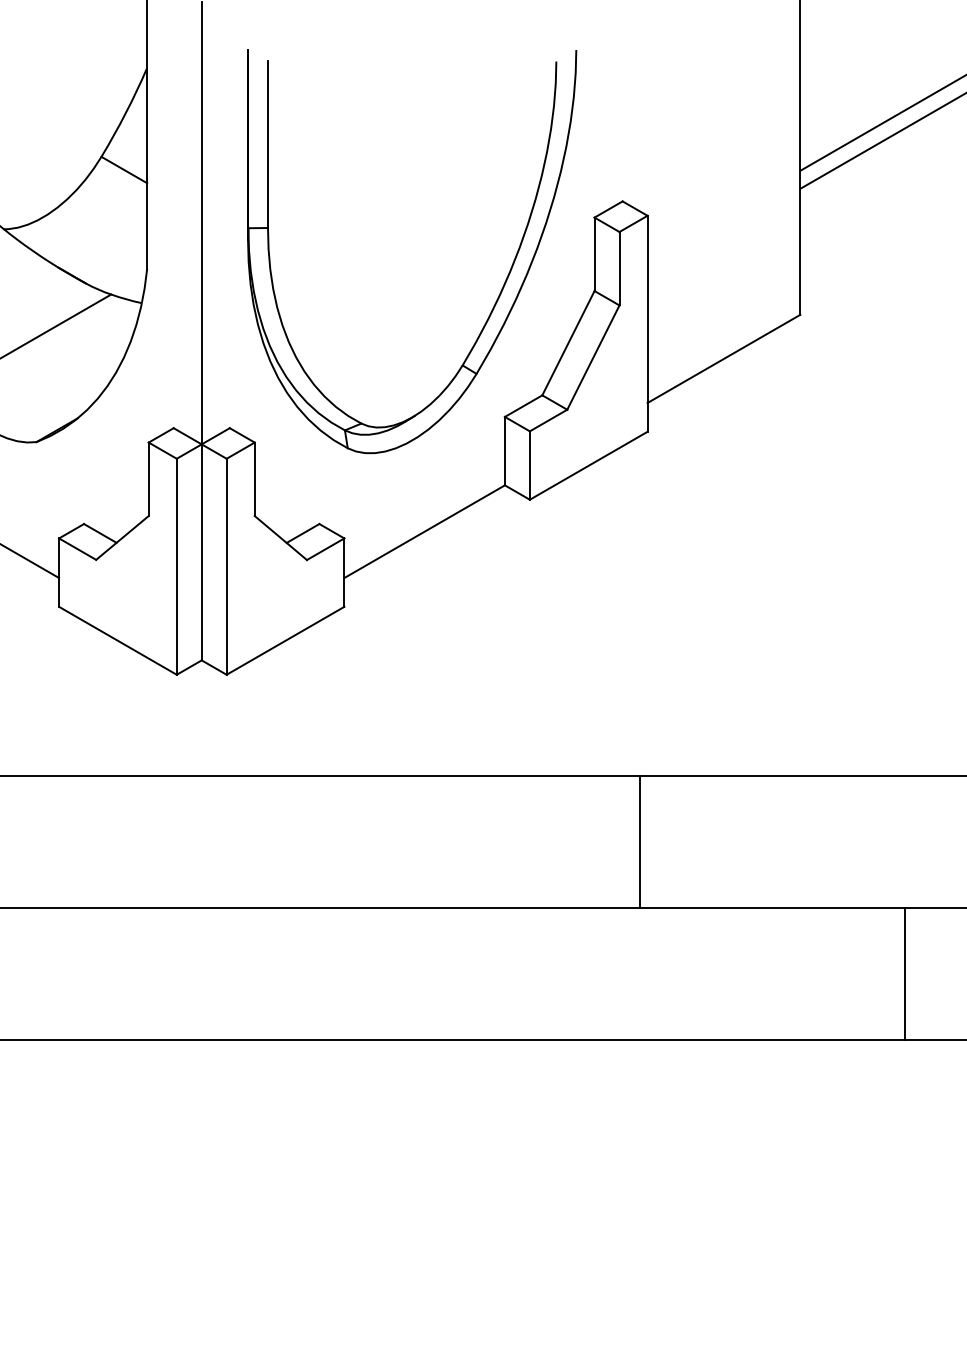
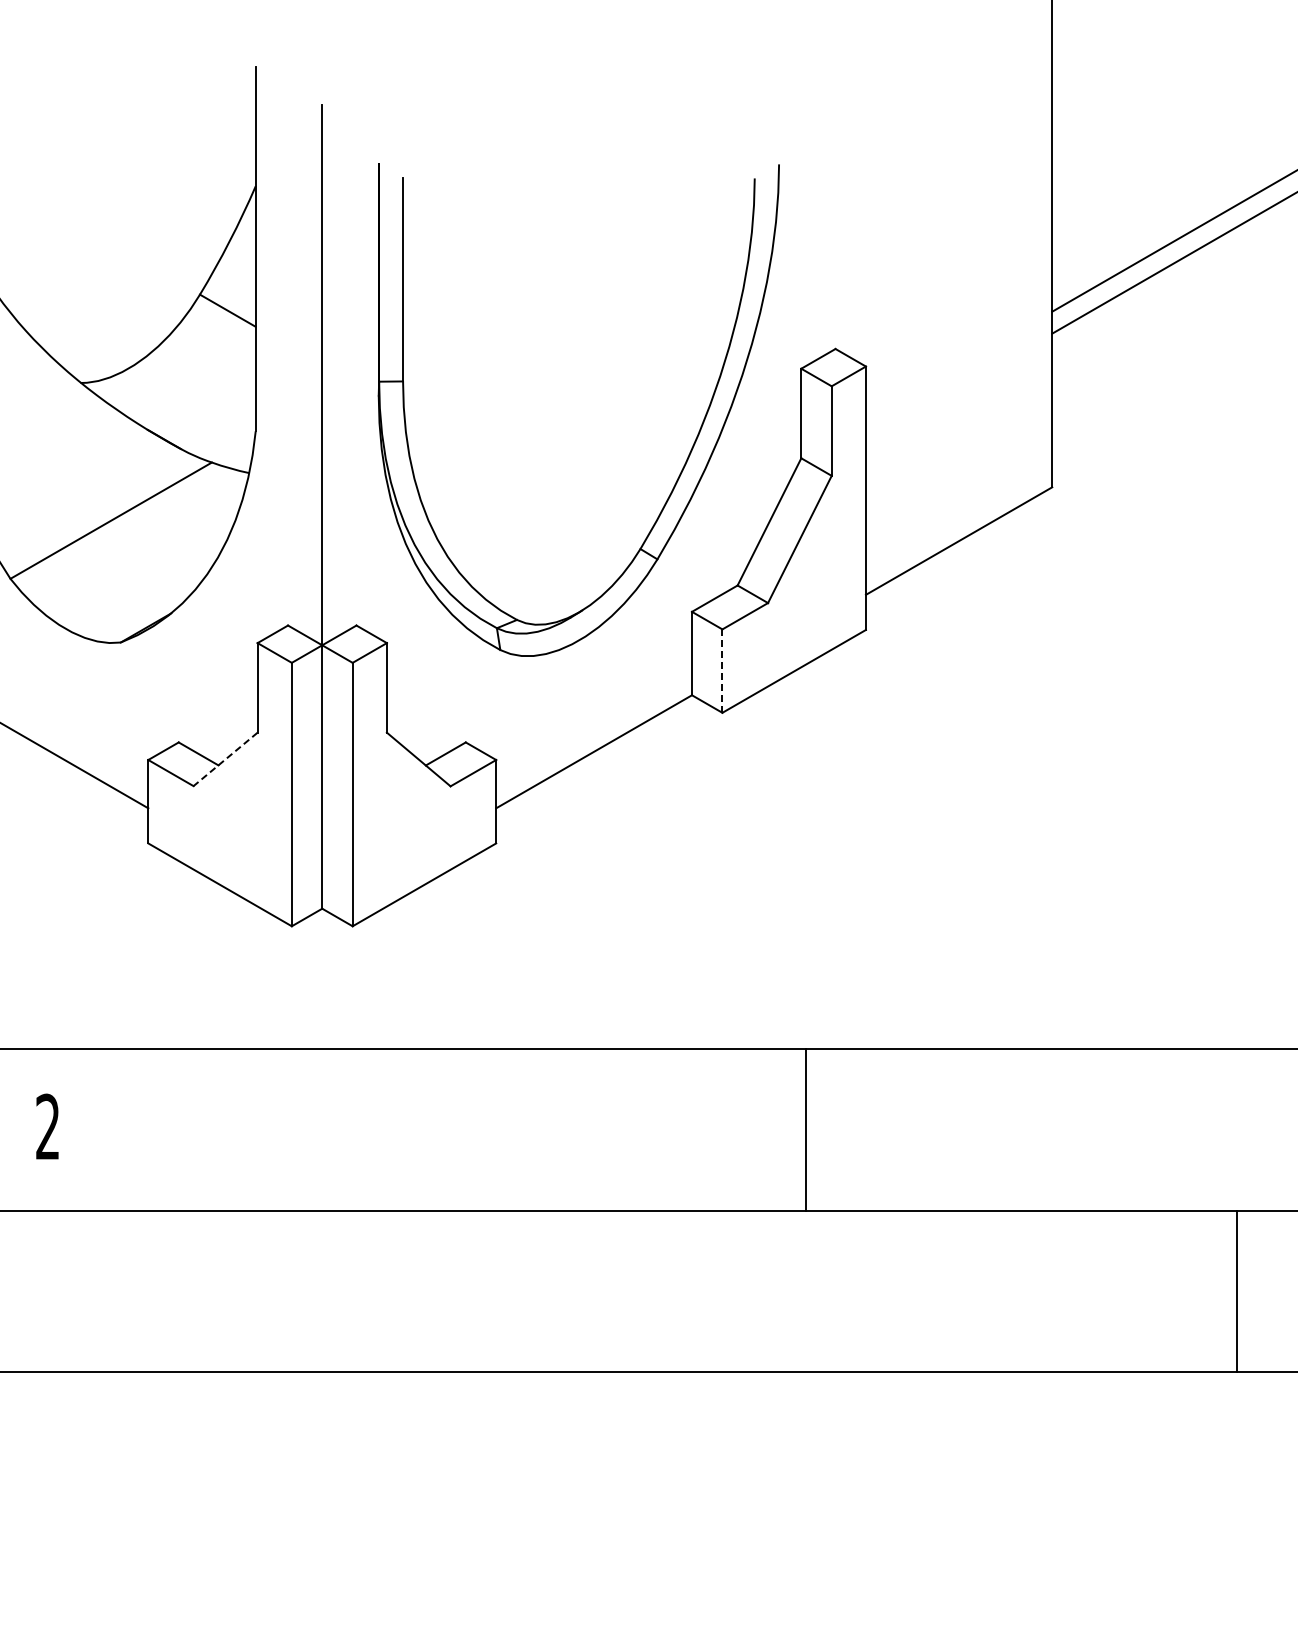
line: (529, 465) -> (722, 671), solid -> dashed
line: (122, 538) -> (225, 759), solid -> dashed
line: (639, 841) -> (805, 1129), moved
line: (904, 973) -> (1237, 1290), moved

